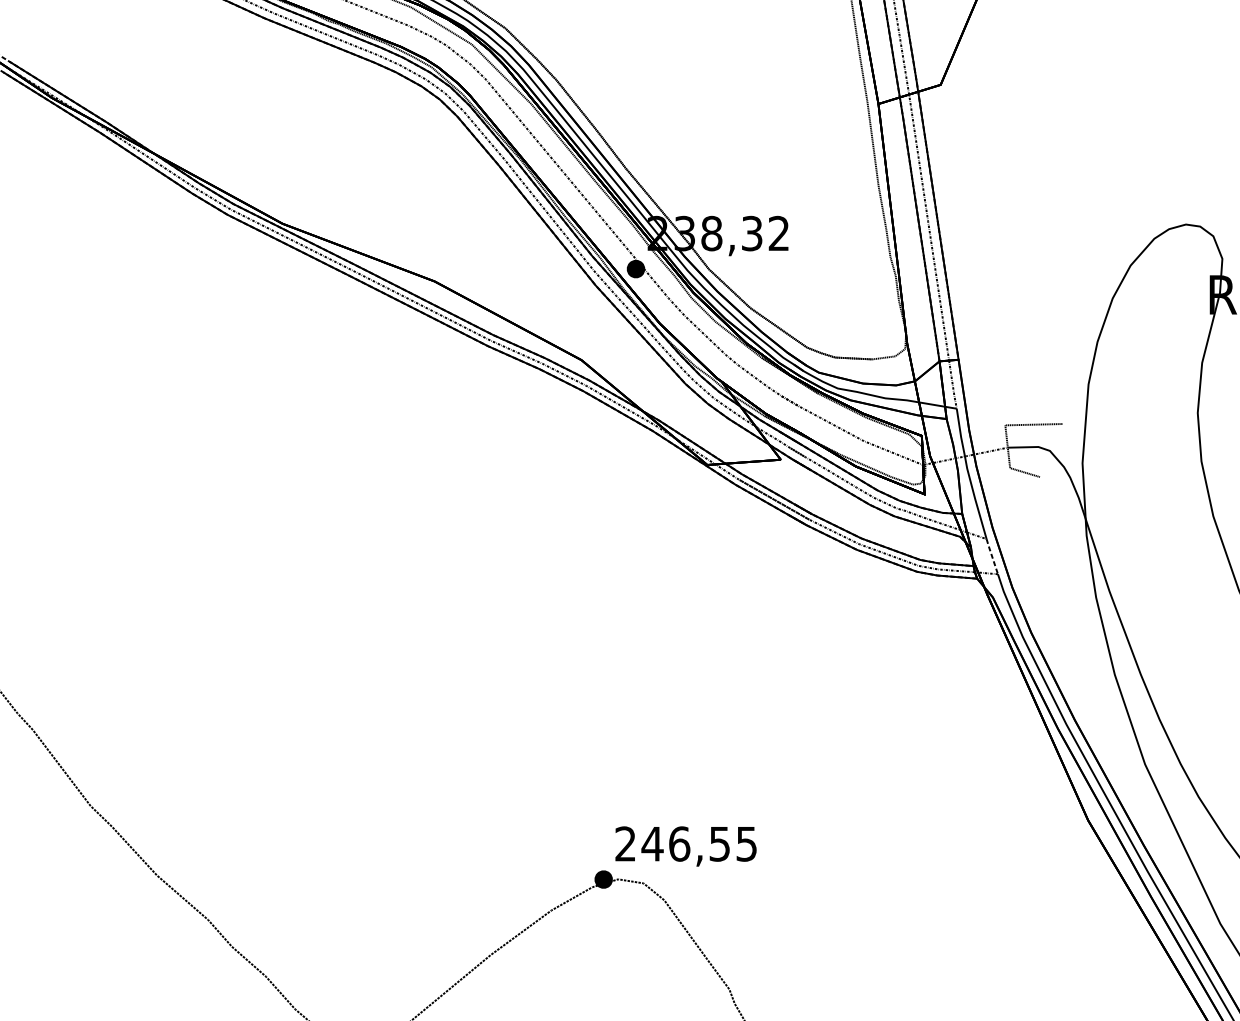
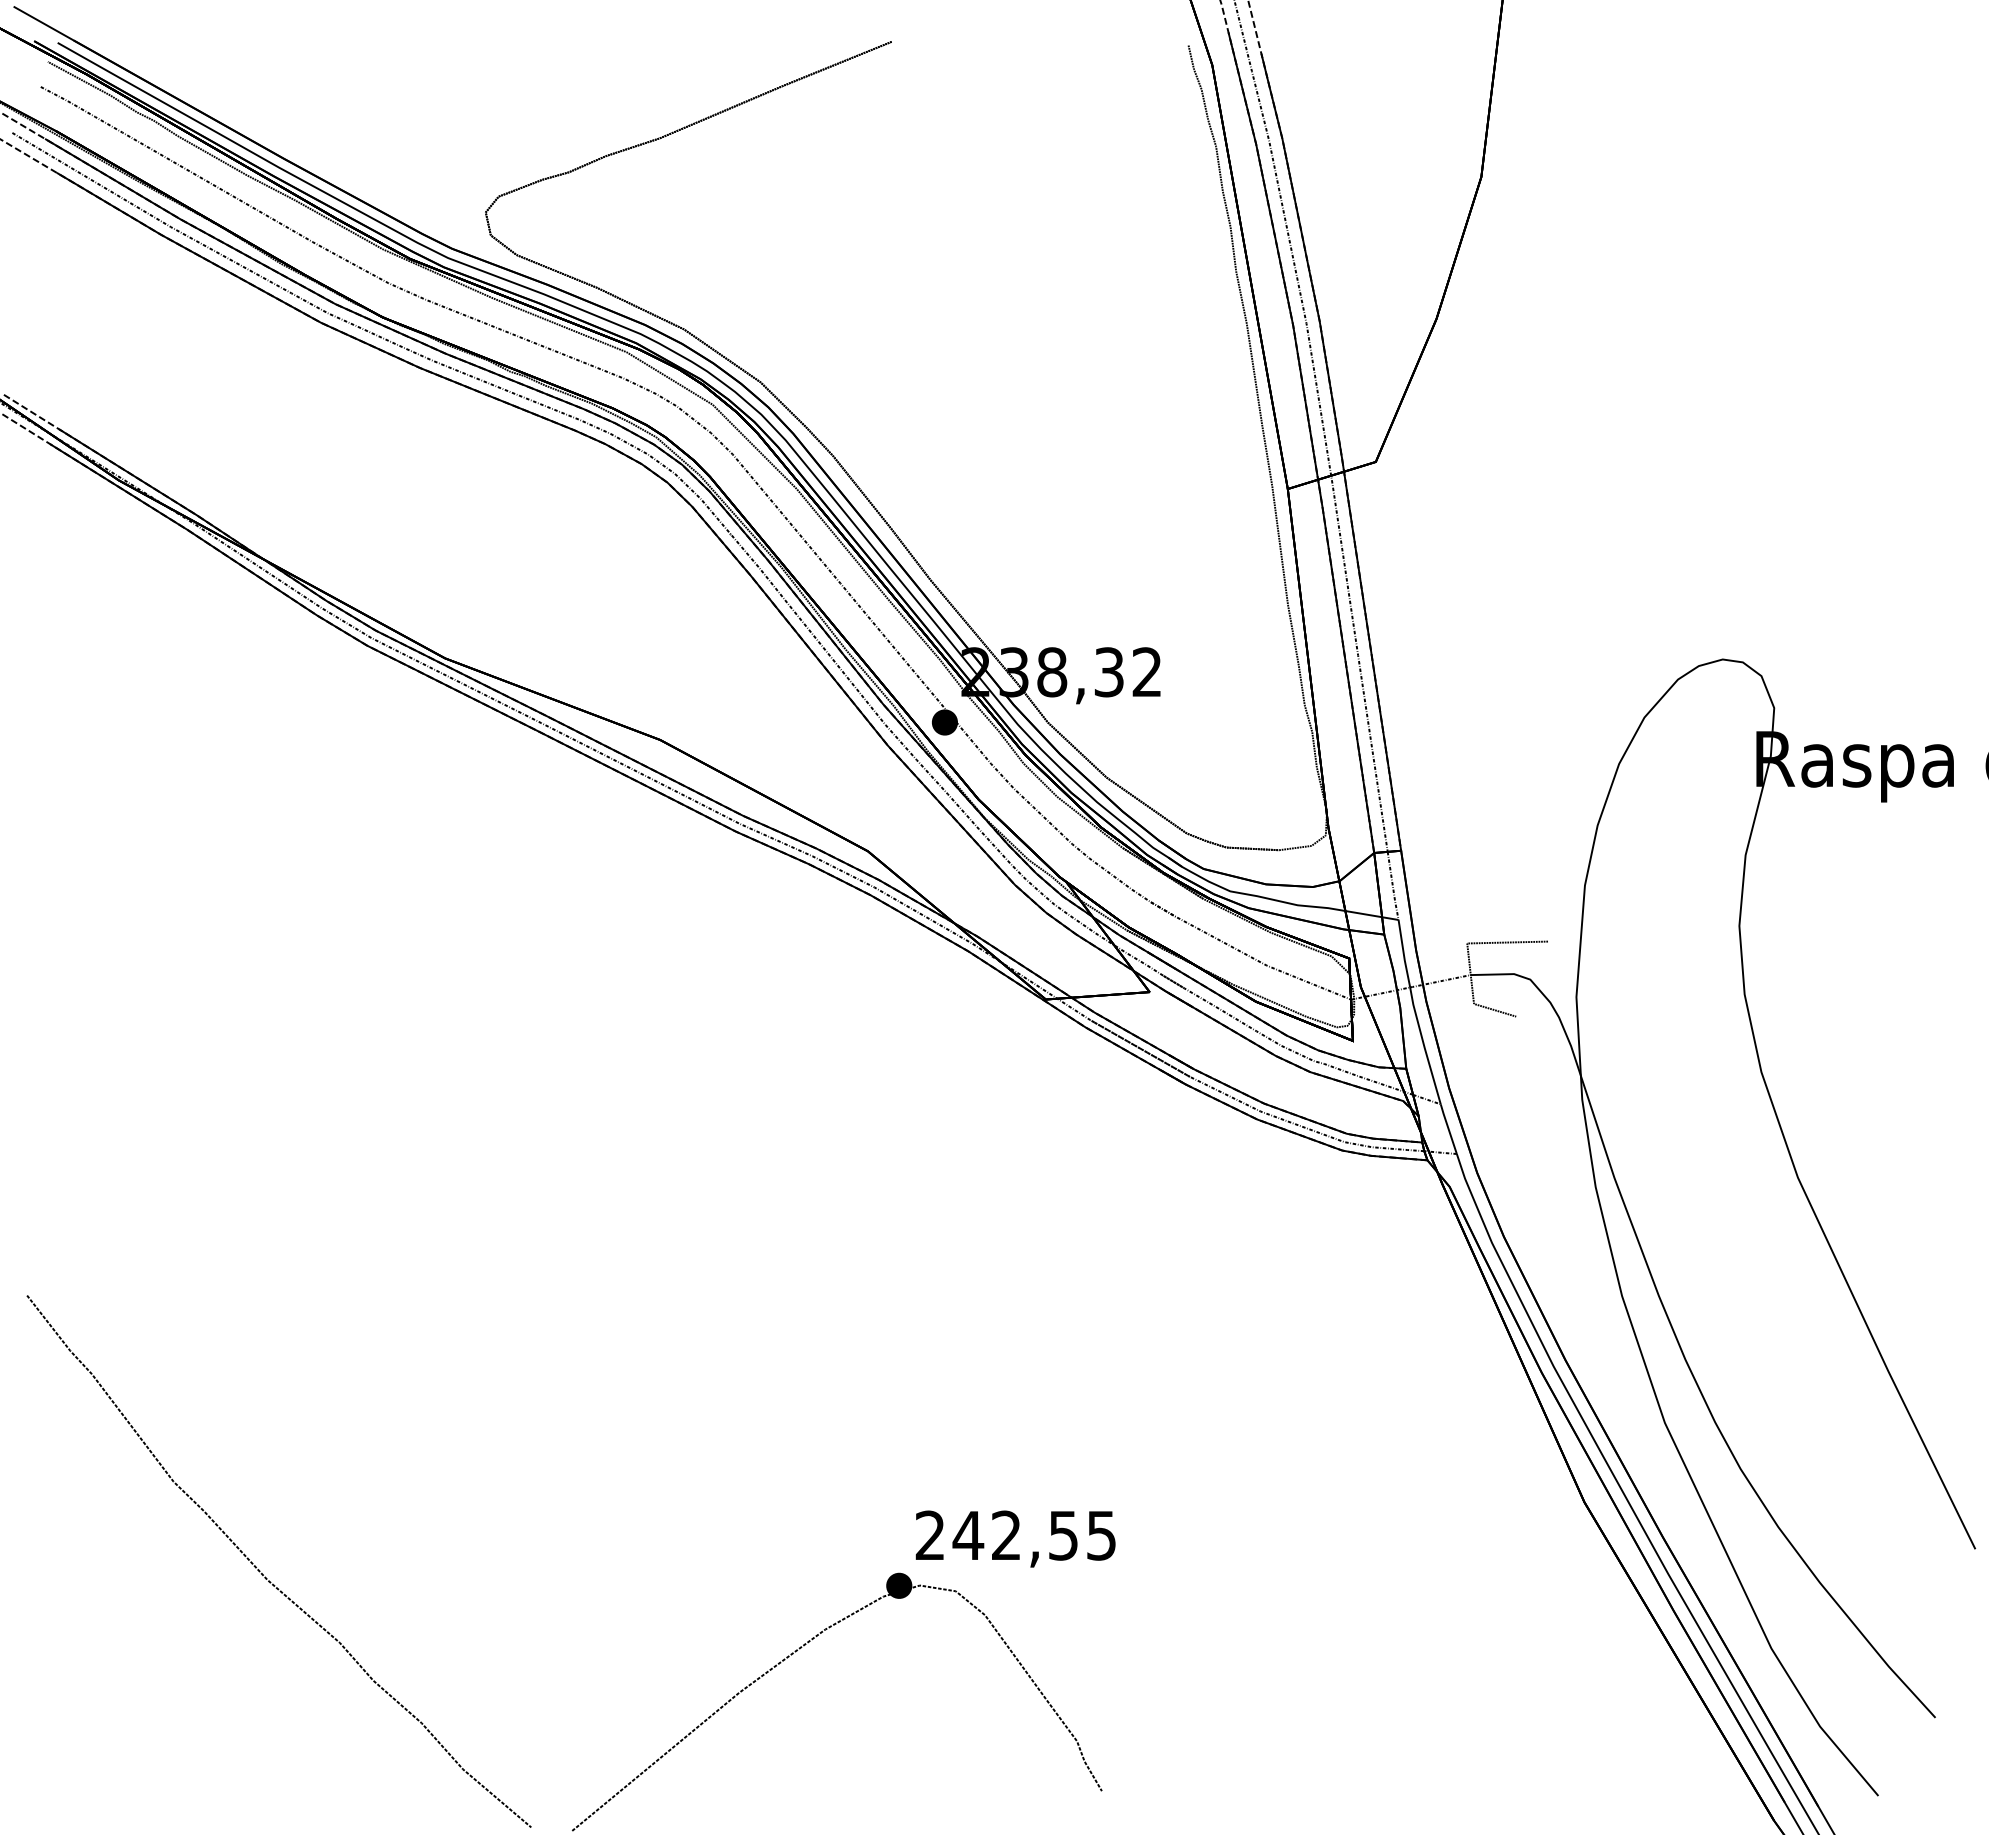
line: (992, 556) -> (1448, 1128), dashed -> solid
text: (679, 843) -> (1006, 1535), 246,55 -> 242,55

